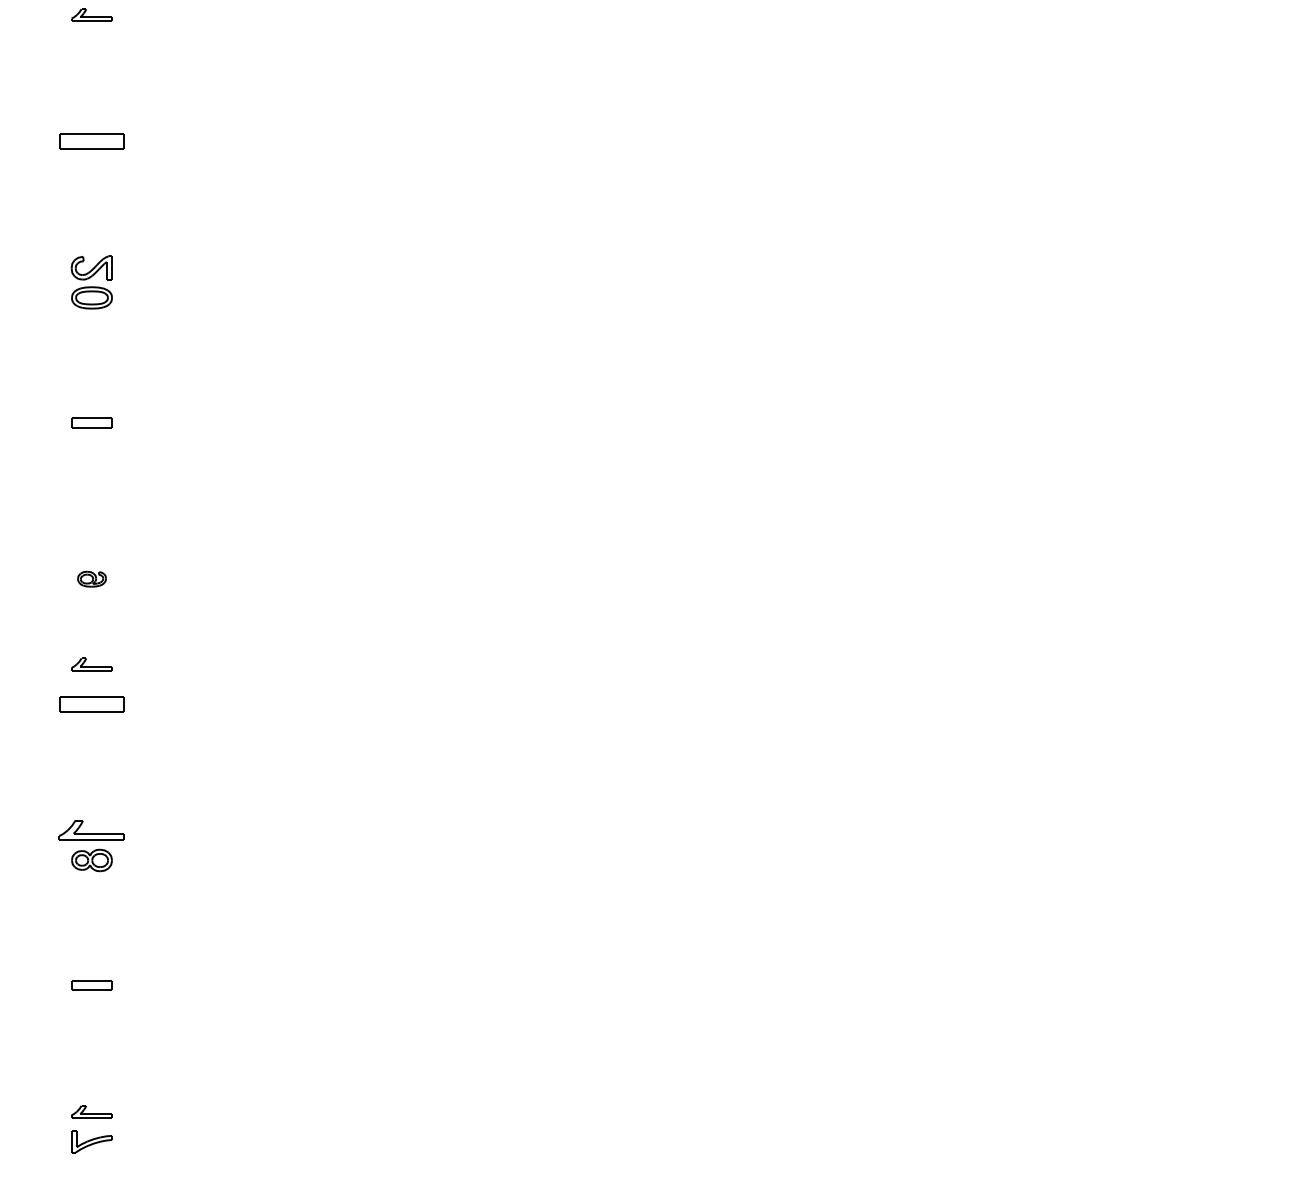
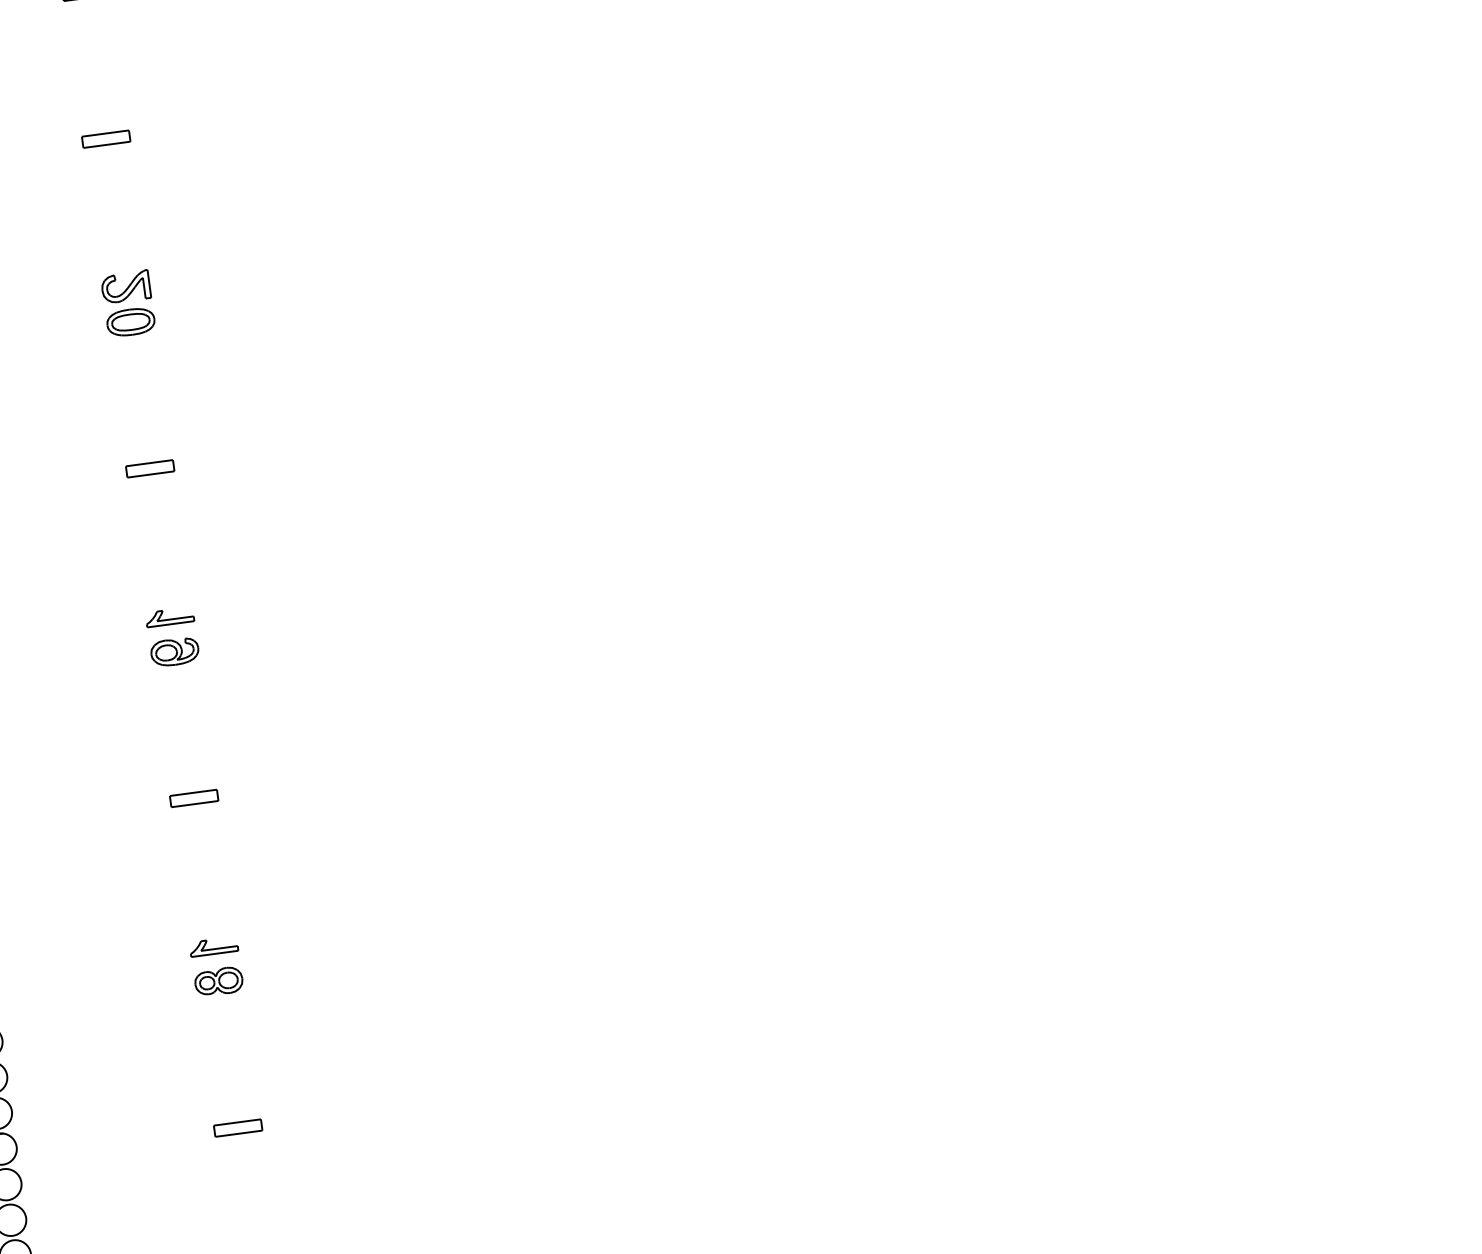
part: (91, 141) -> (105, 138), size x0.62
part: (91, 578) -> (174, 651), size x1.43
part: (91, 664) -> (169, 617), moved
part: (91, 703) -> (193, 797), size x0.62
part: (91, 830) -> (213, 946), size x0.62

